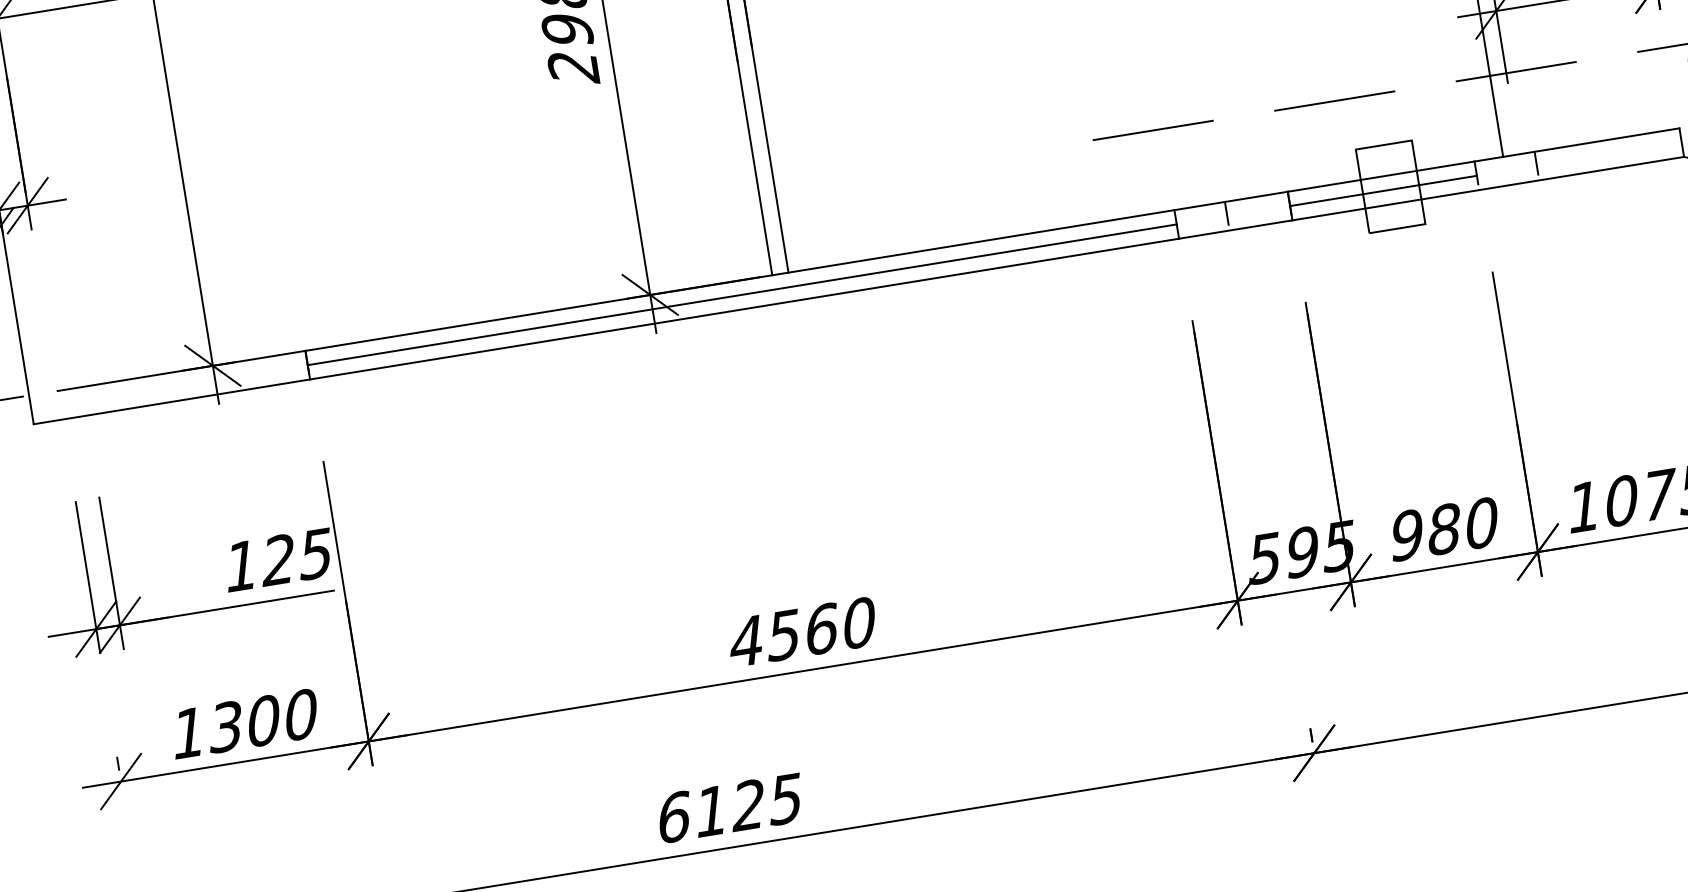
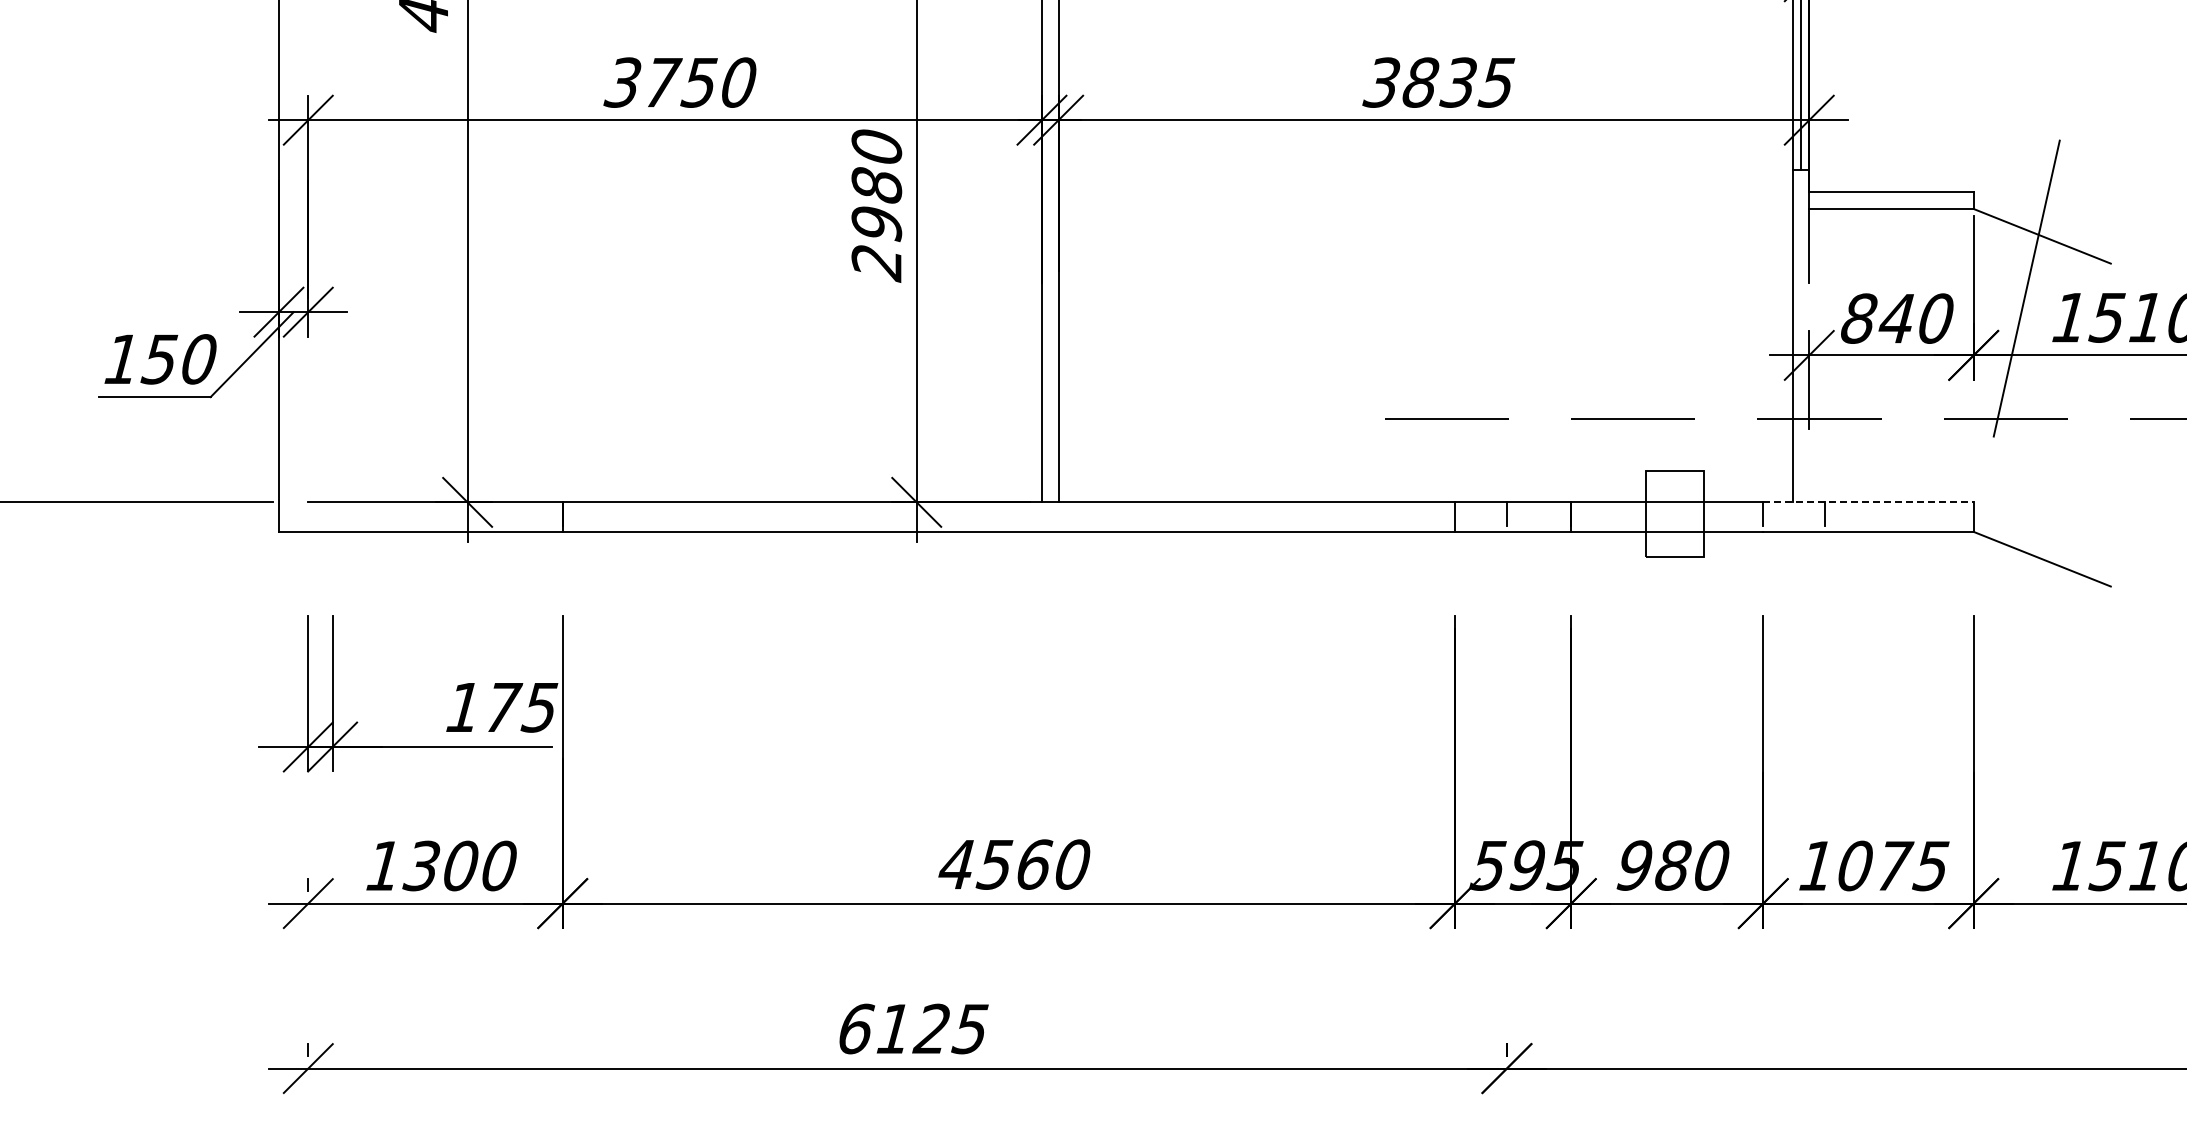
line: (1577, 144) -> (1868, 502), solid -> dashed
line: (1383, 191) -> (1667, 517), removed
line: (742, 295) -> (1008, 517), removed
text: (279, 559) -> (502, 706), 125 -> 175

